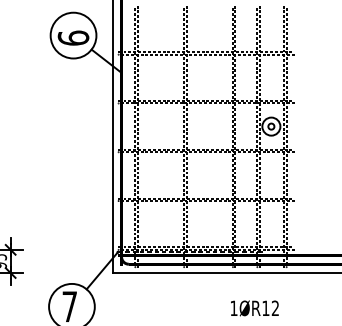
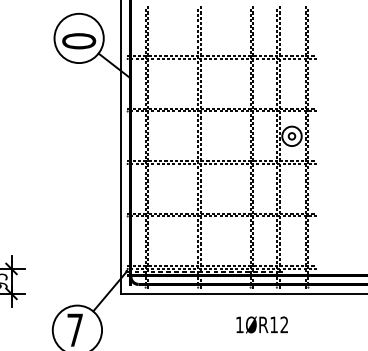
text: (72, 38) -> (78, 41), 6 -> 0
text: (254, 308) -> (261, 324), moved

